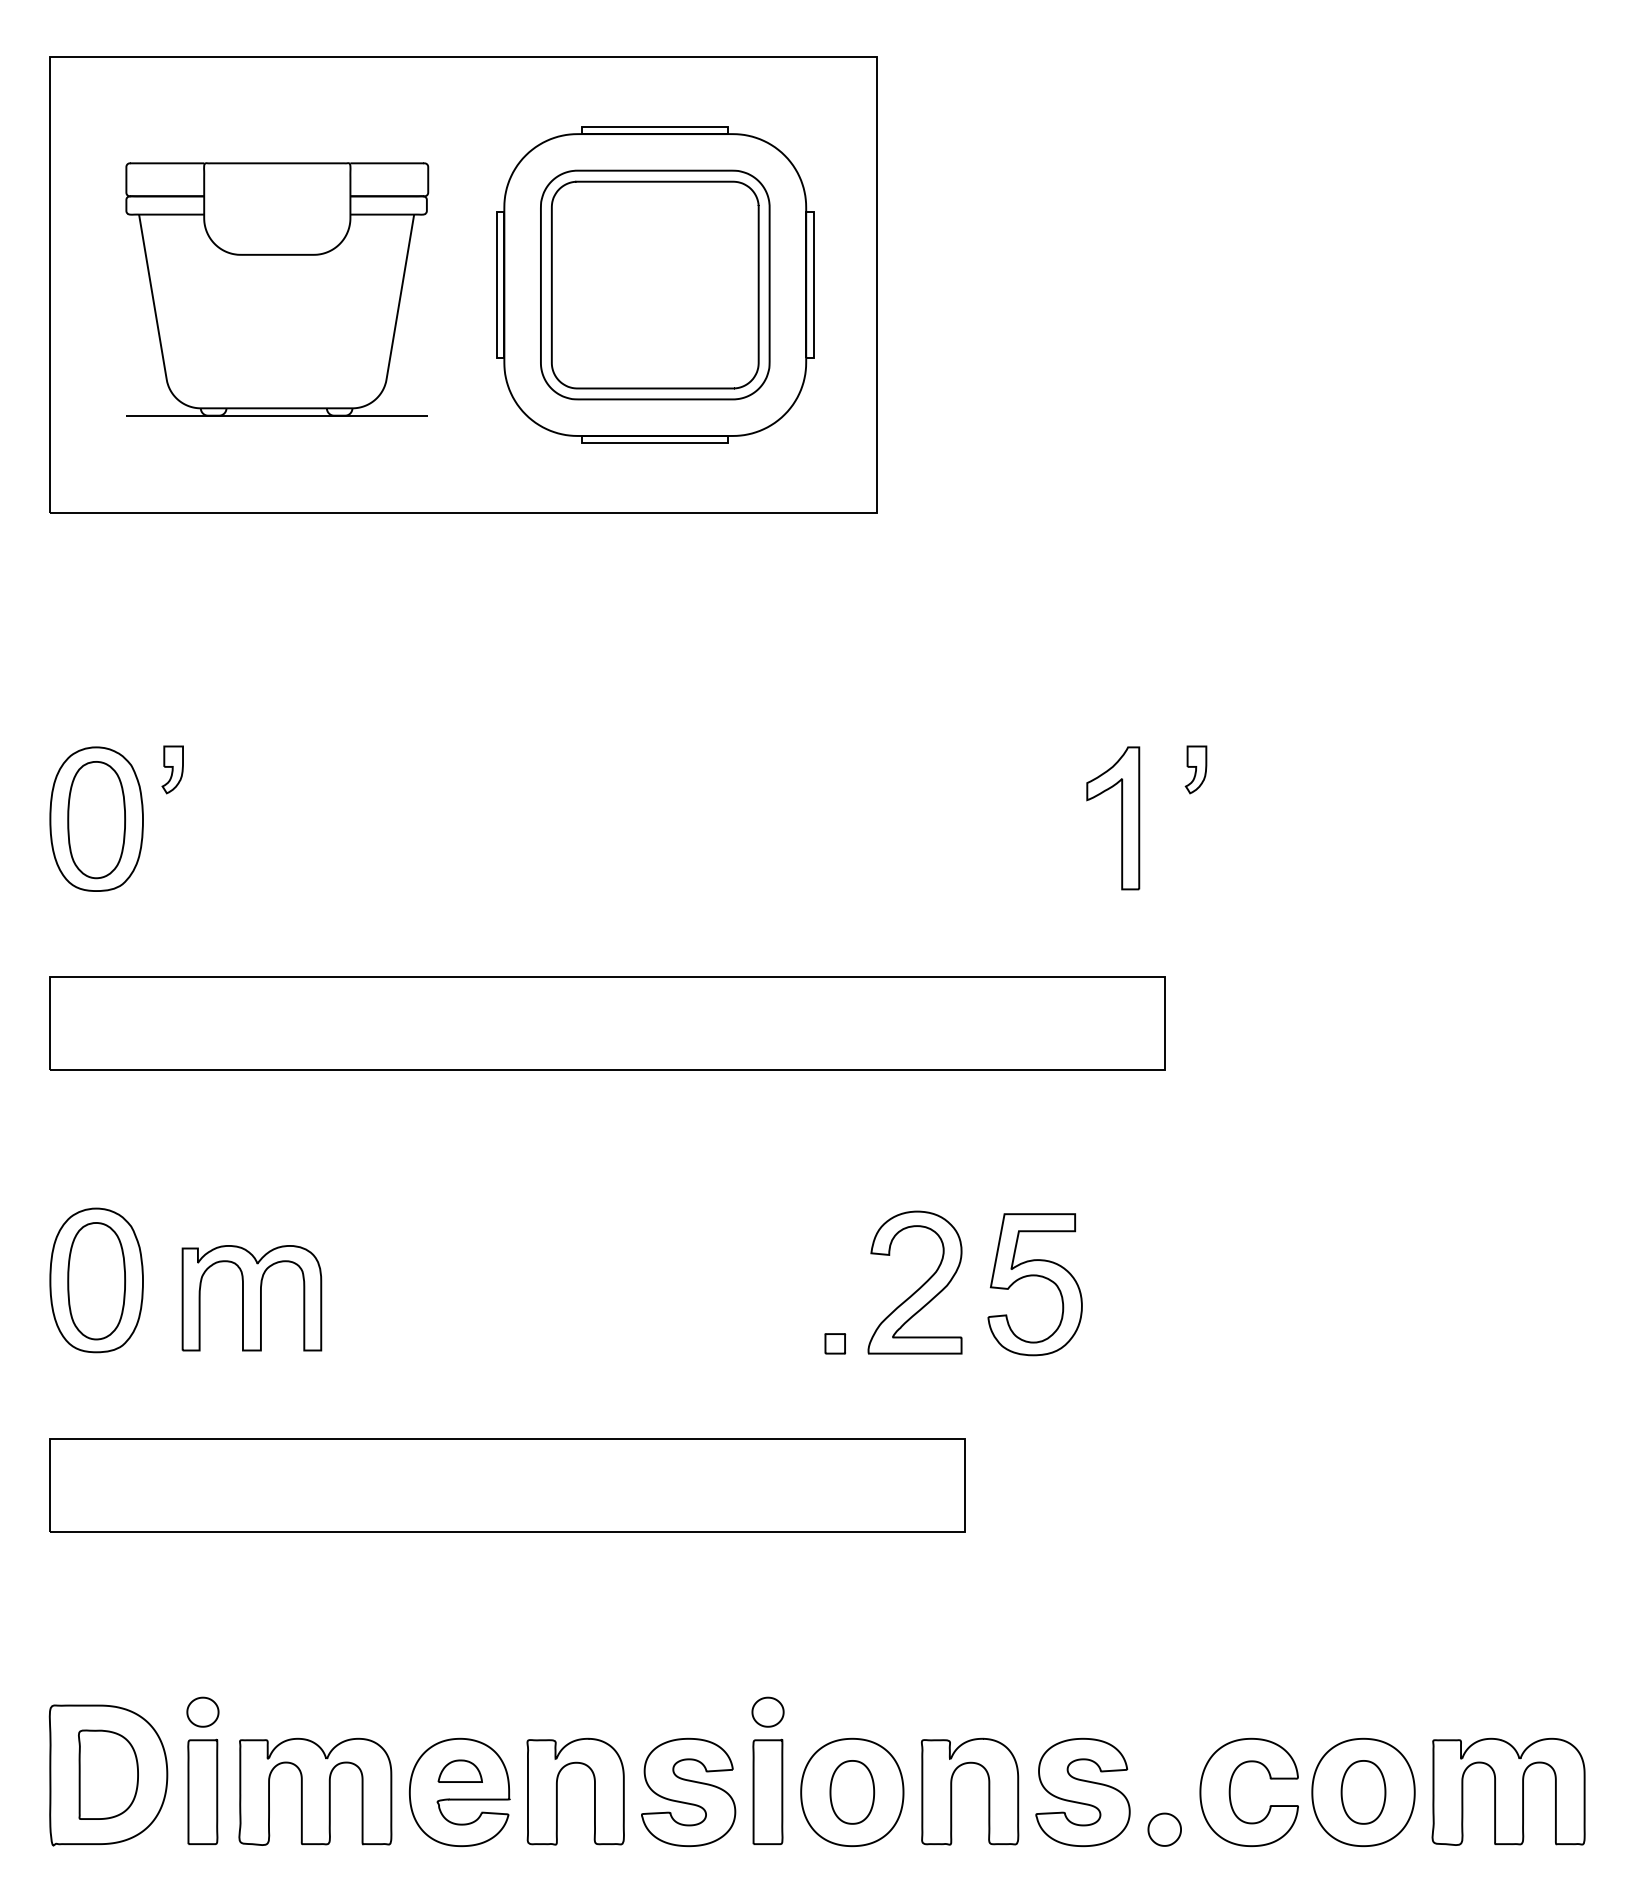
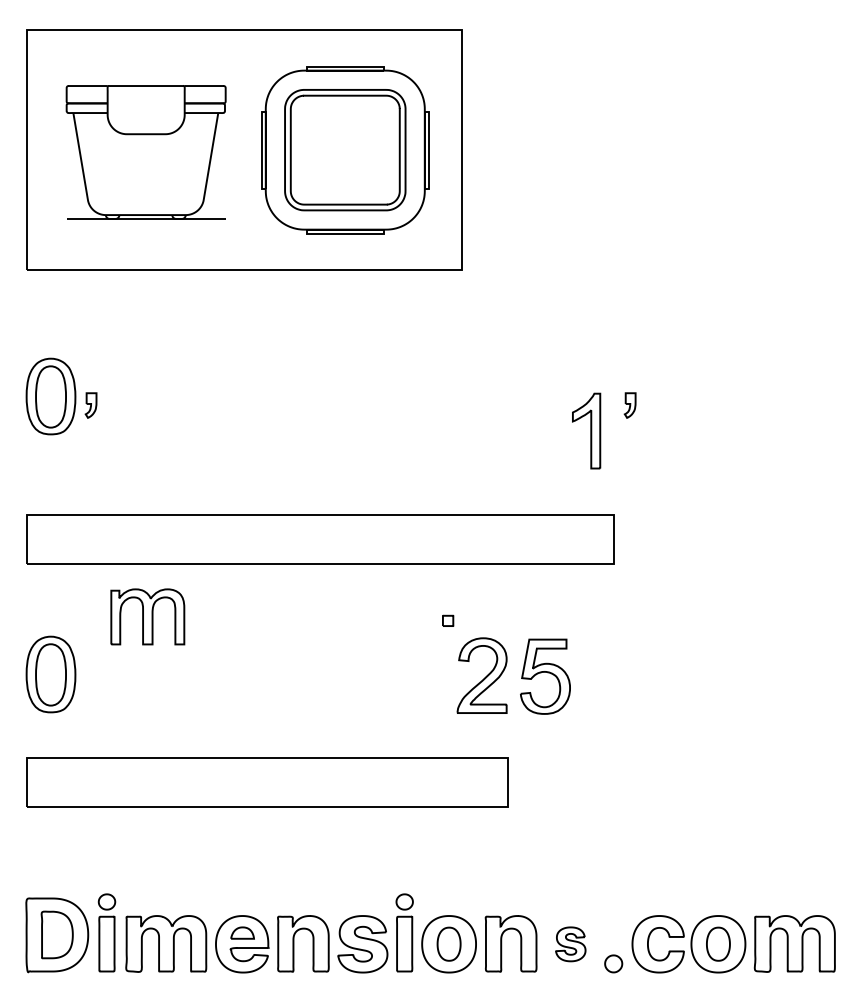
part: (95, 819) -> (50, 396), moved
part: (251, 1297) -> (147, 616), moved
part: (835, 1343) -> (448, 620), moved
part: (1082, 1792) -> (570, 944), size x0.6

